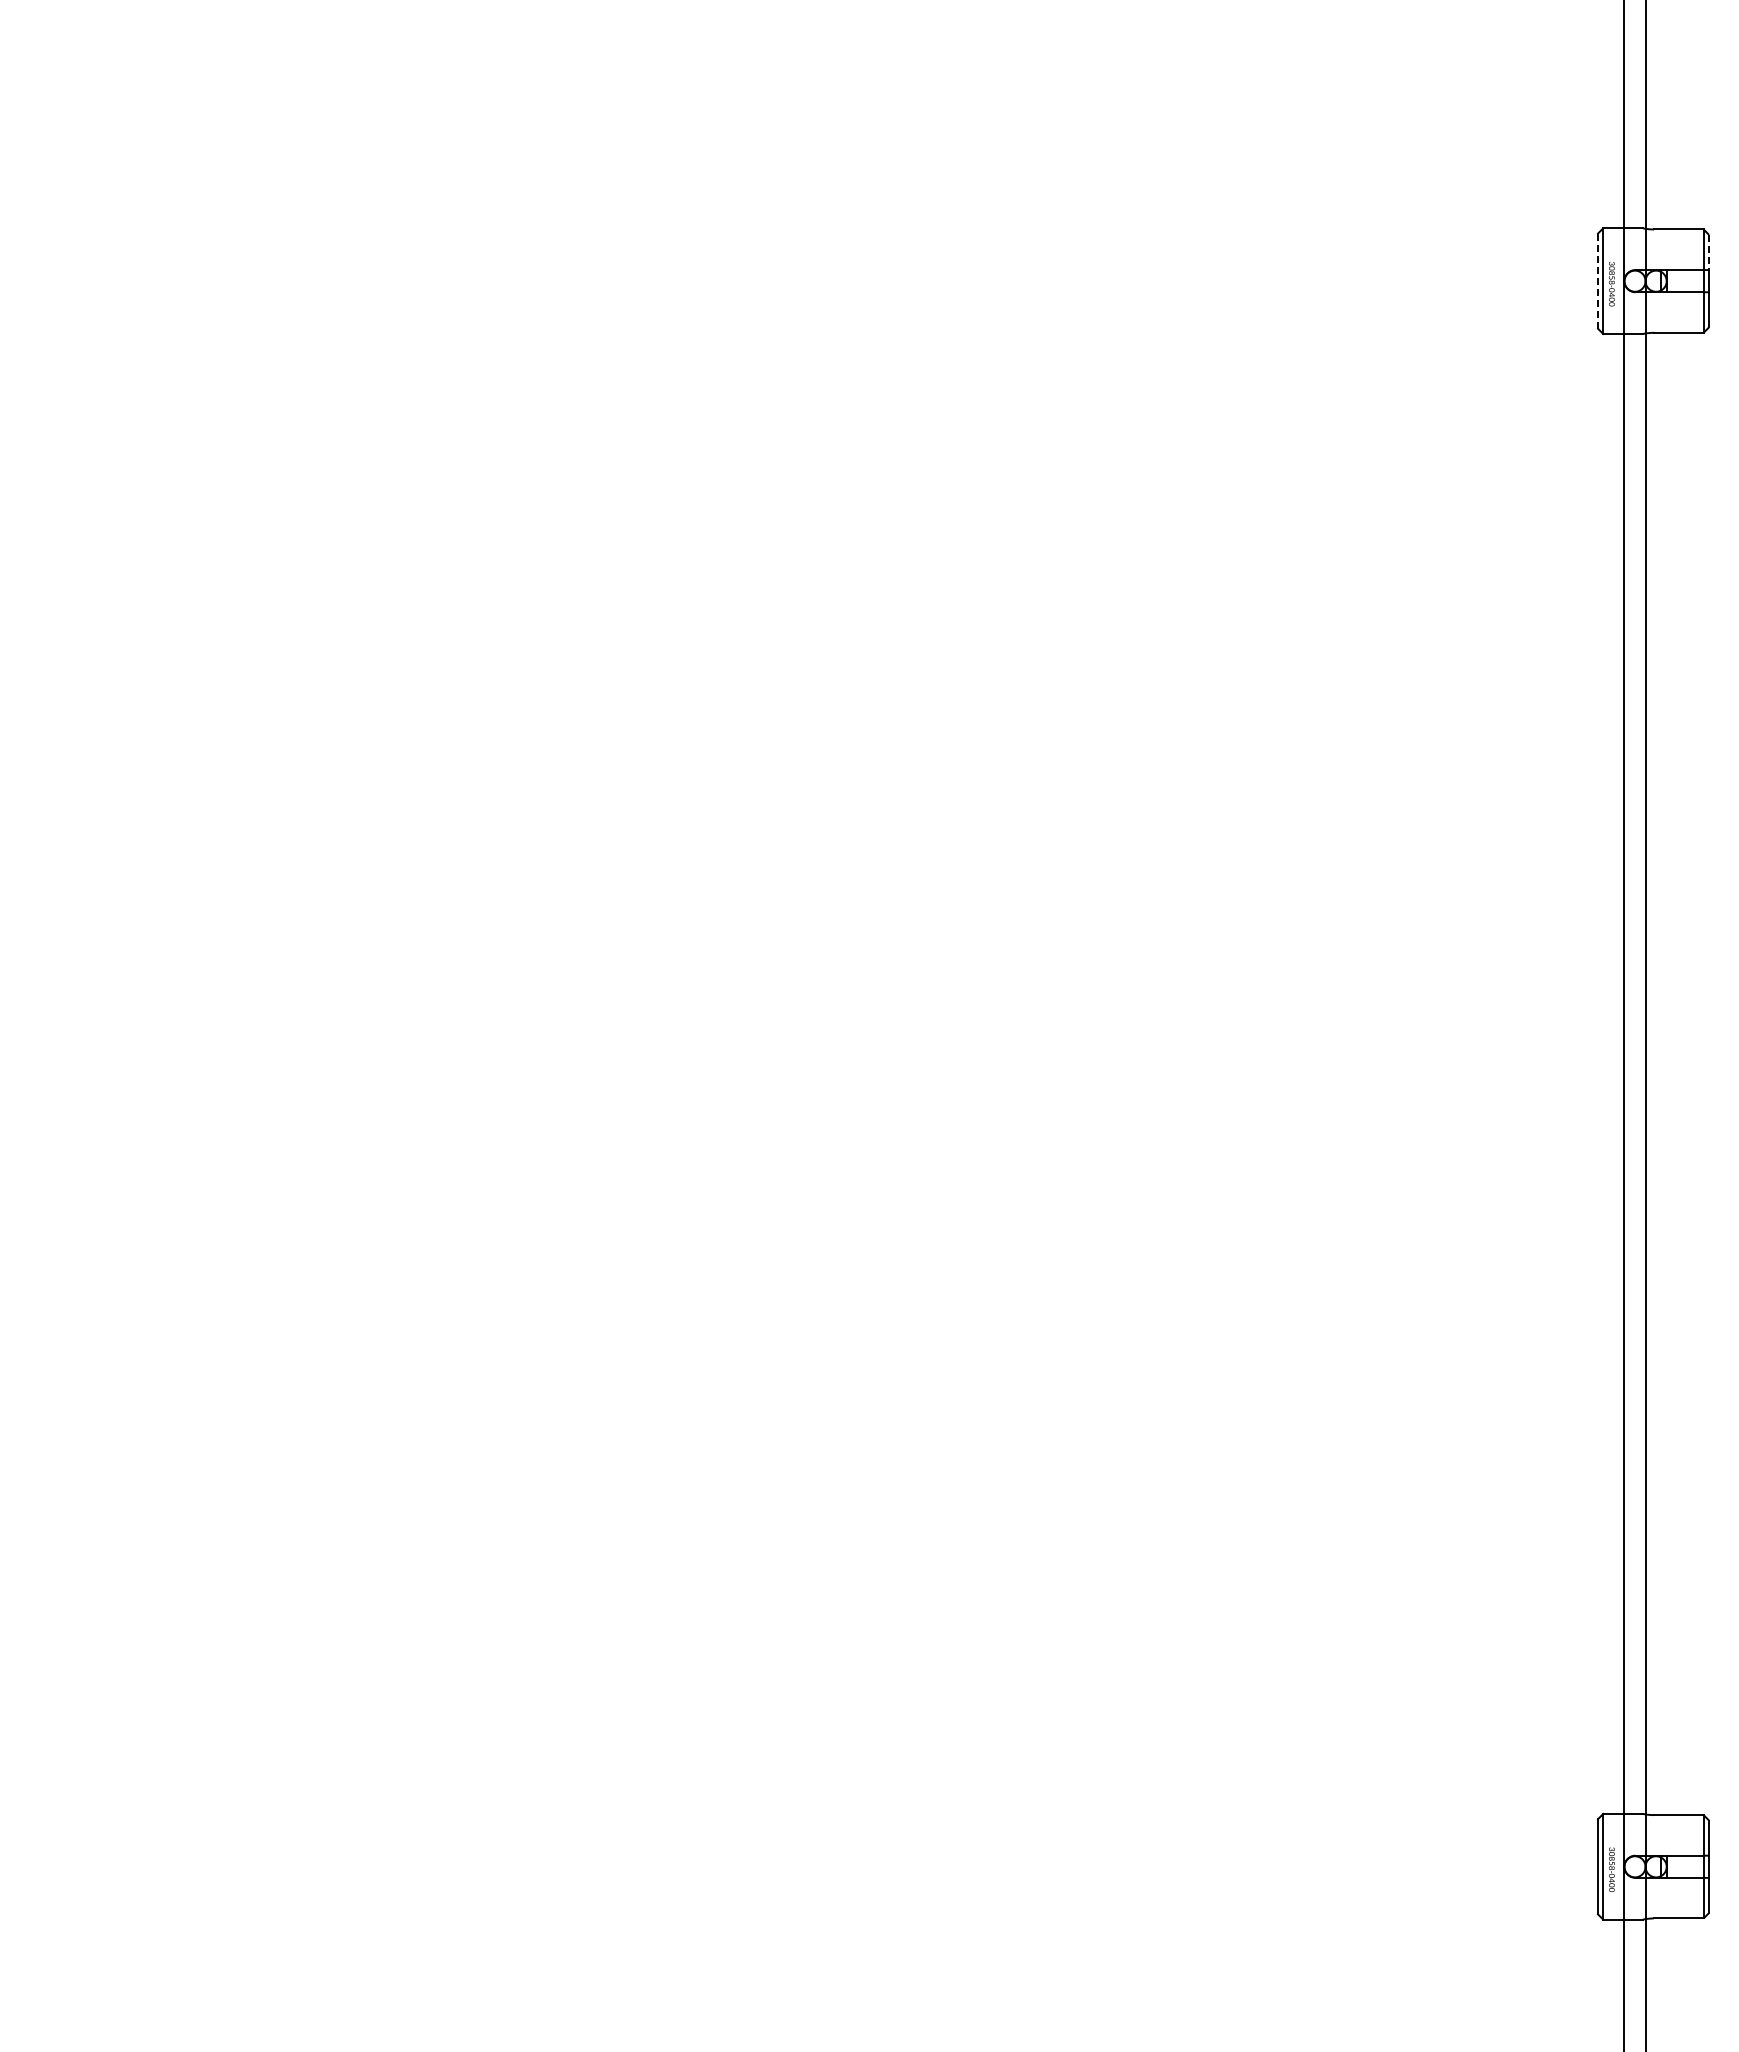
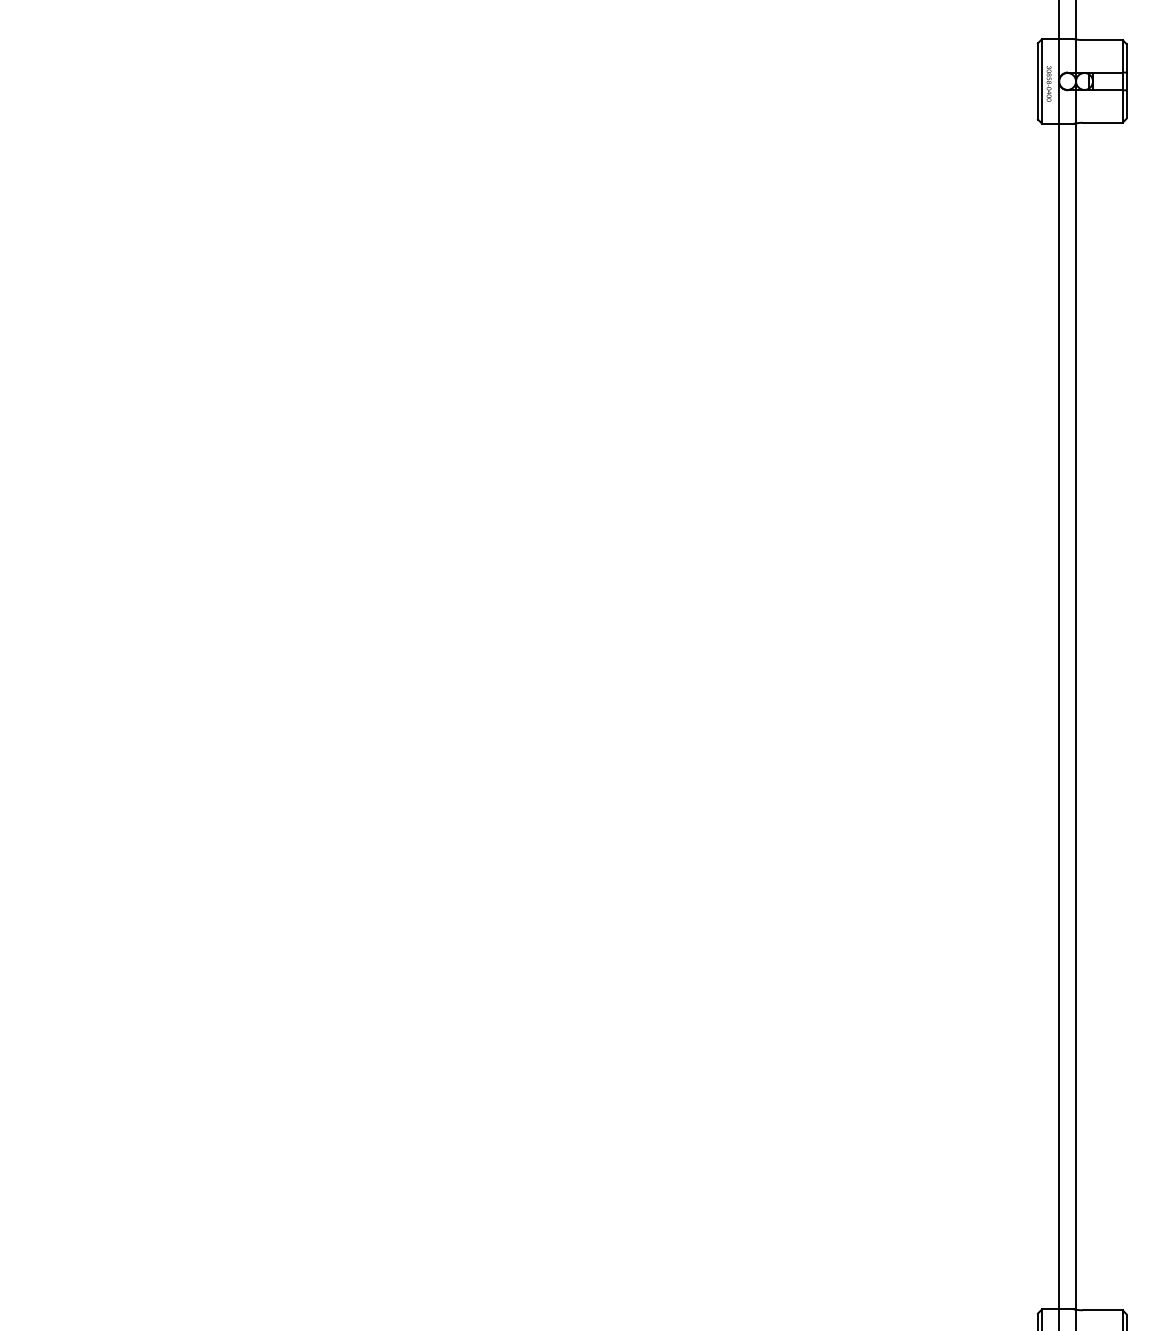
line: (1708, 252) -> (1126, 58), dashed -> solid
line: (1597, 281) -> (1037, 81), dashed -> solid

